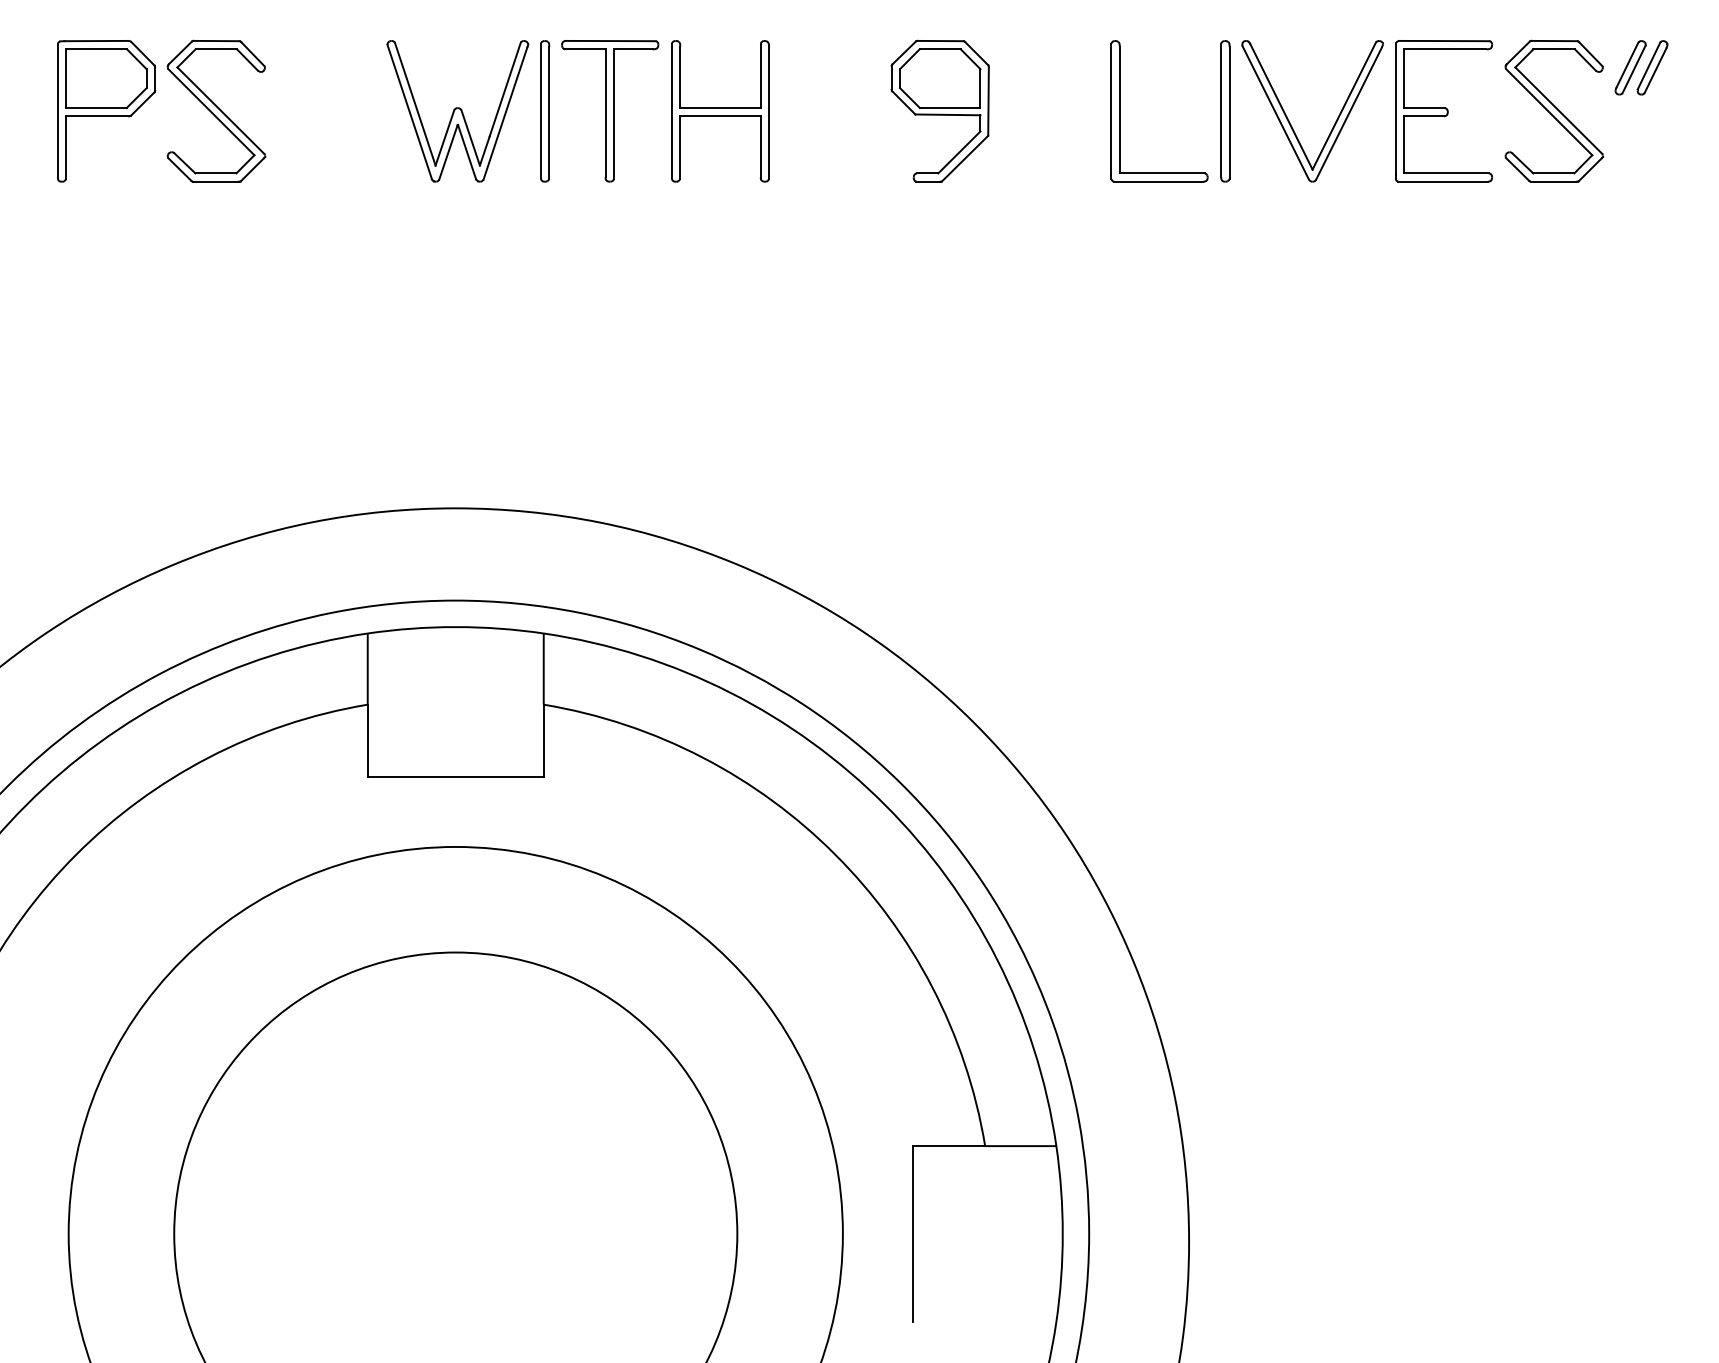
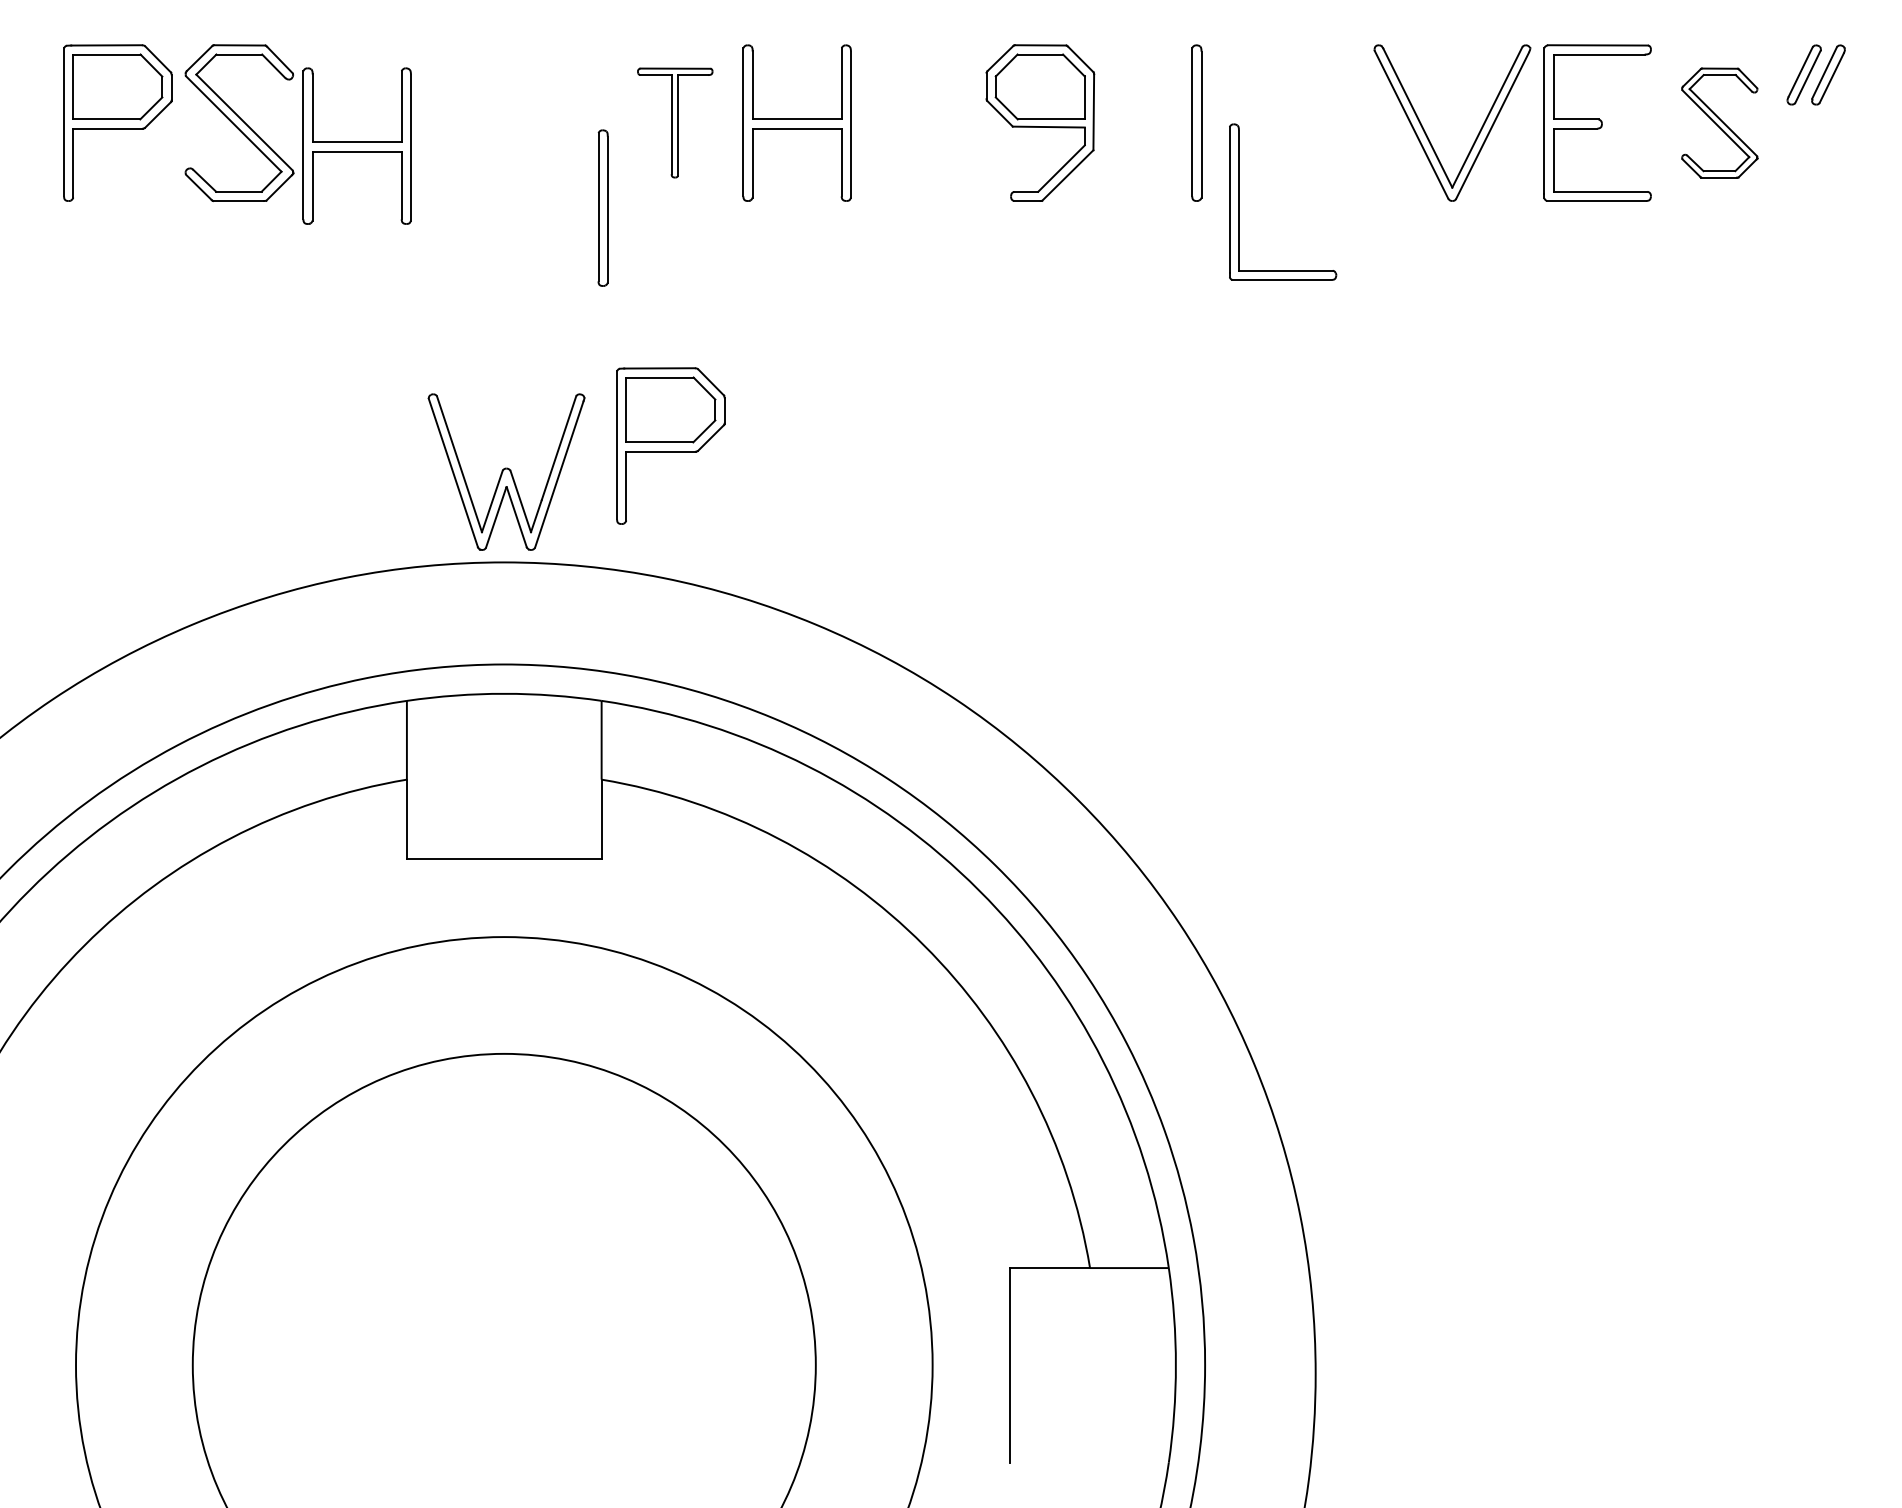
part: (457, 110) -> (506, 471), moved
part: (544, 110) -> (602, 207), moved
part: (610, 110) -> (675, 122), size x0.7
part: (1120, 110) -> (1239, 201), moved
part: (1225, 110) -> (1196, 122), moved
part: (1554, 110) -> (1719, 122), size x0.7
part: (322, 131) -> (356, 145), added
part: (605, 402) -> (670, 445), added

